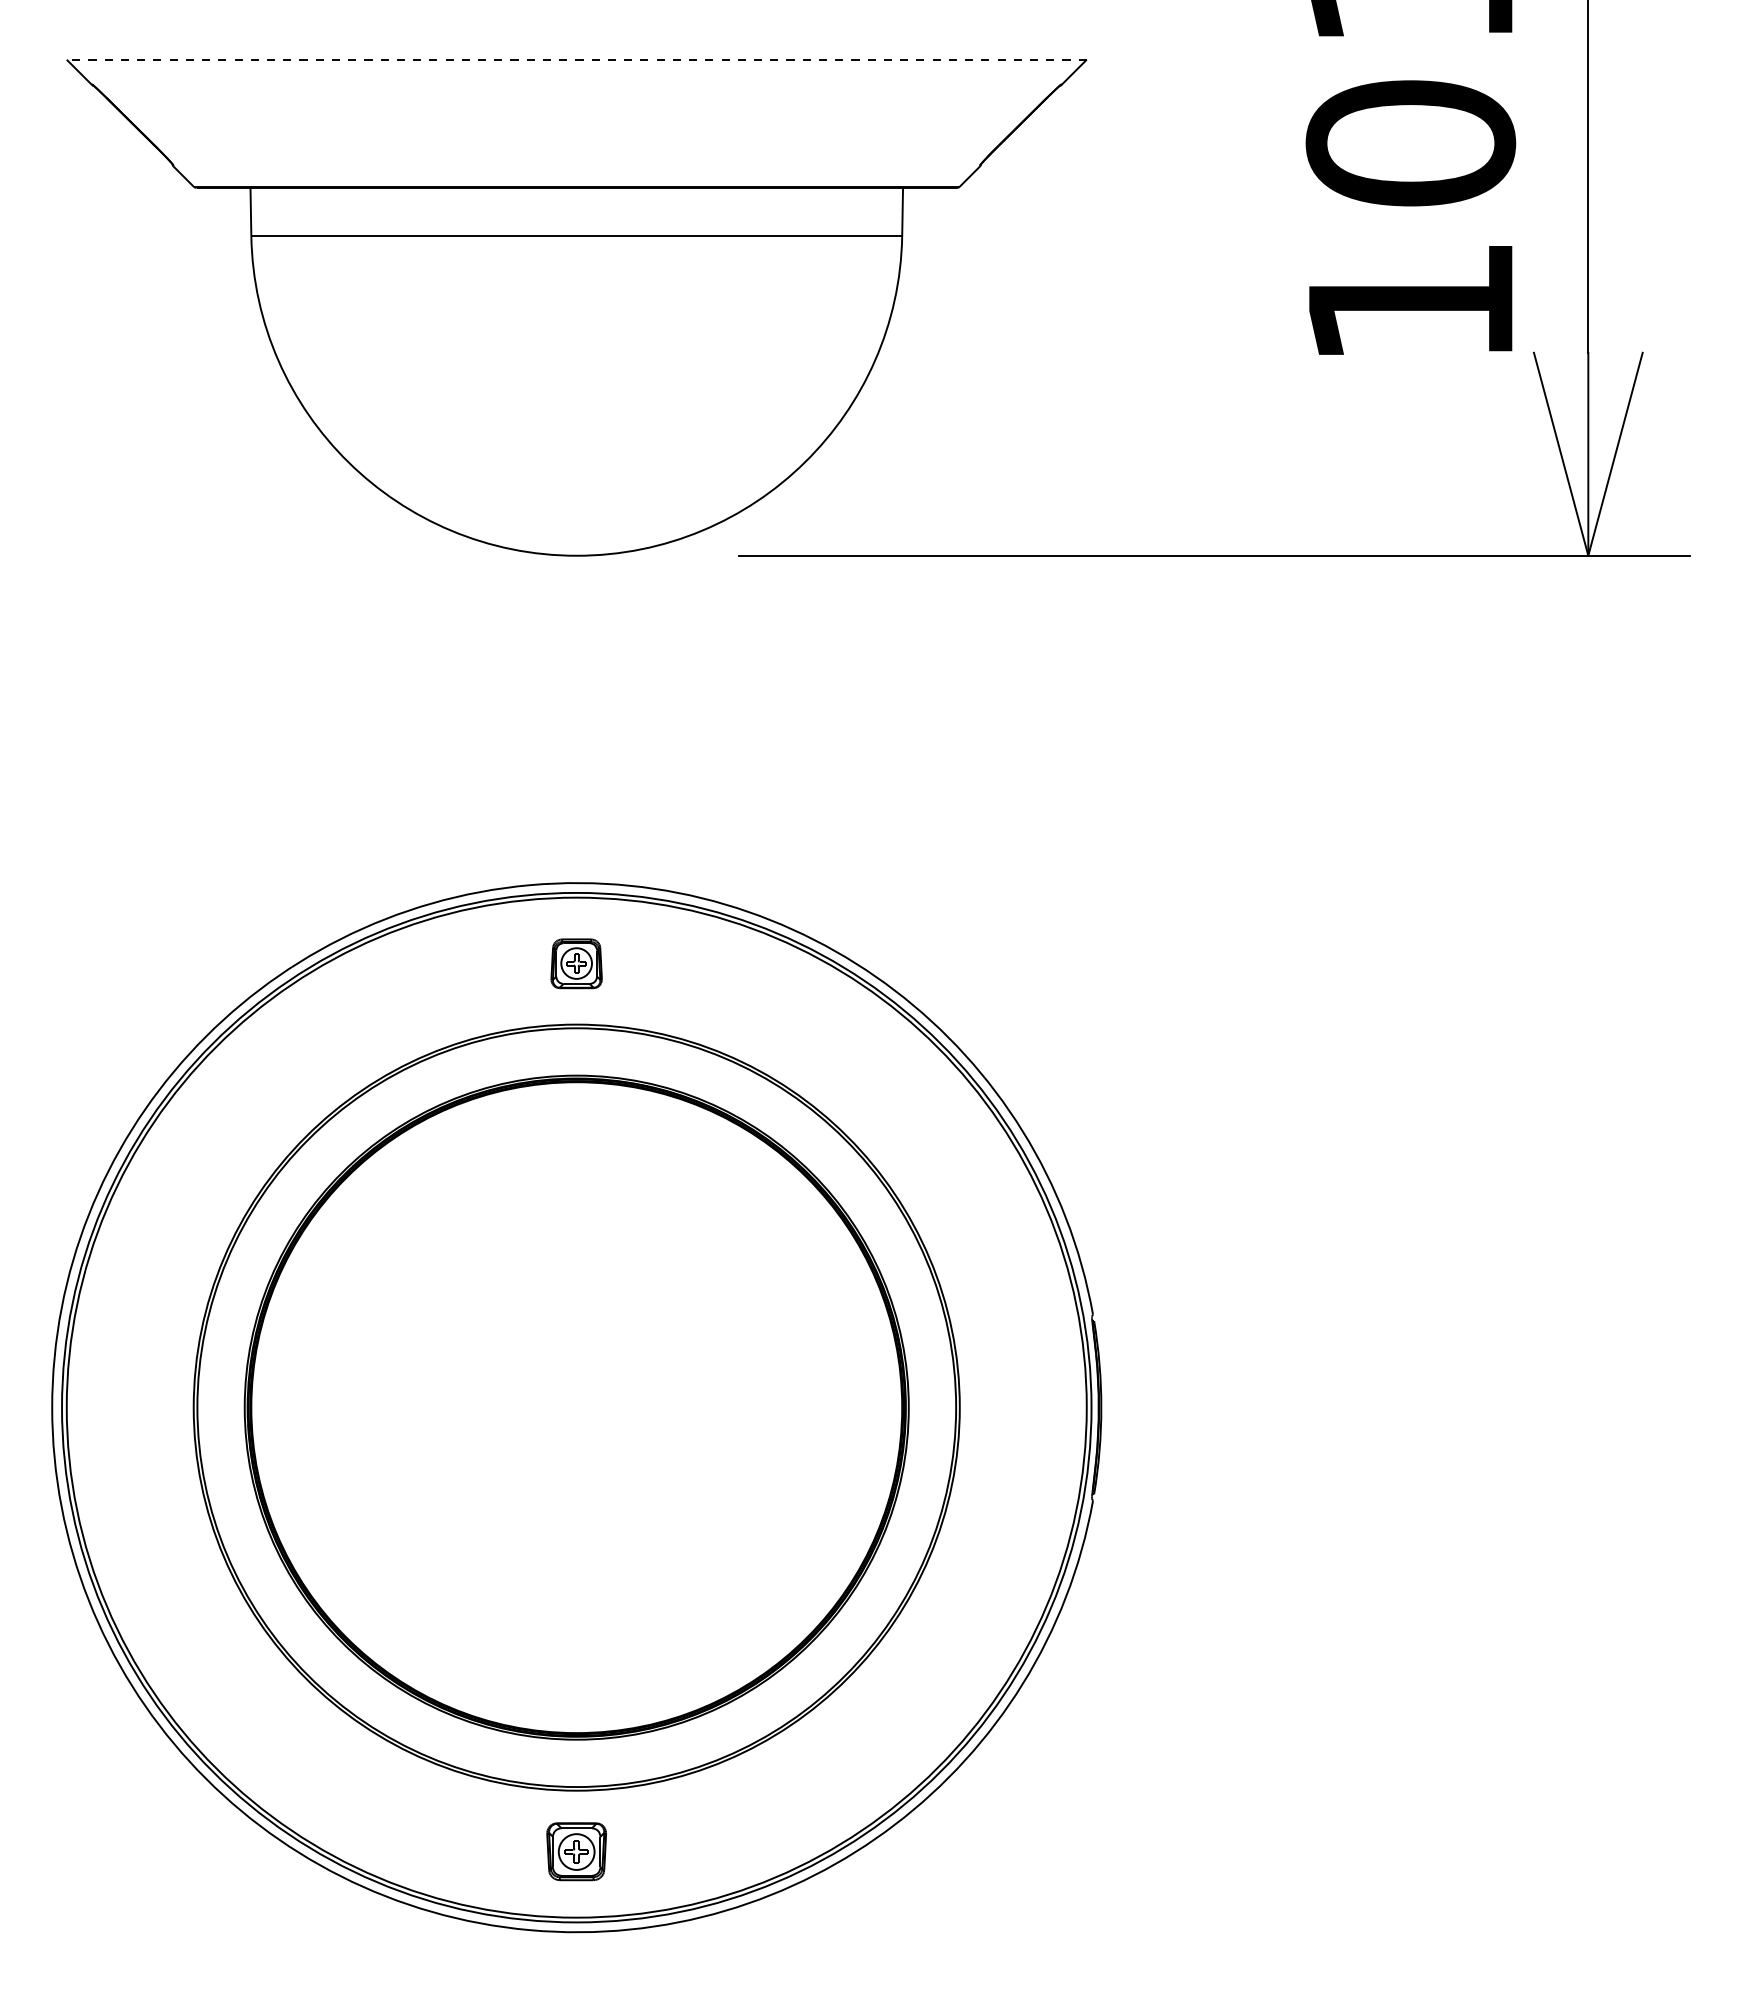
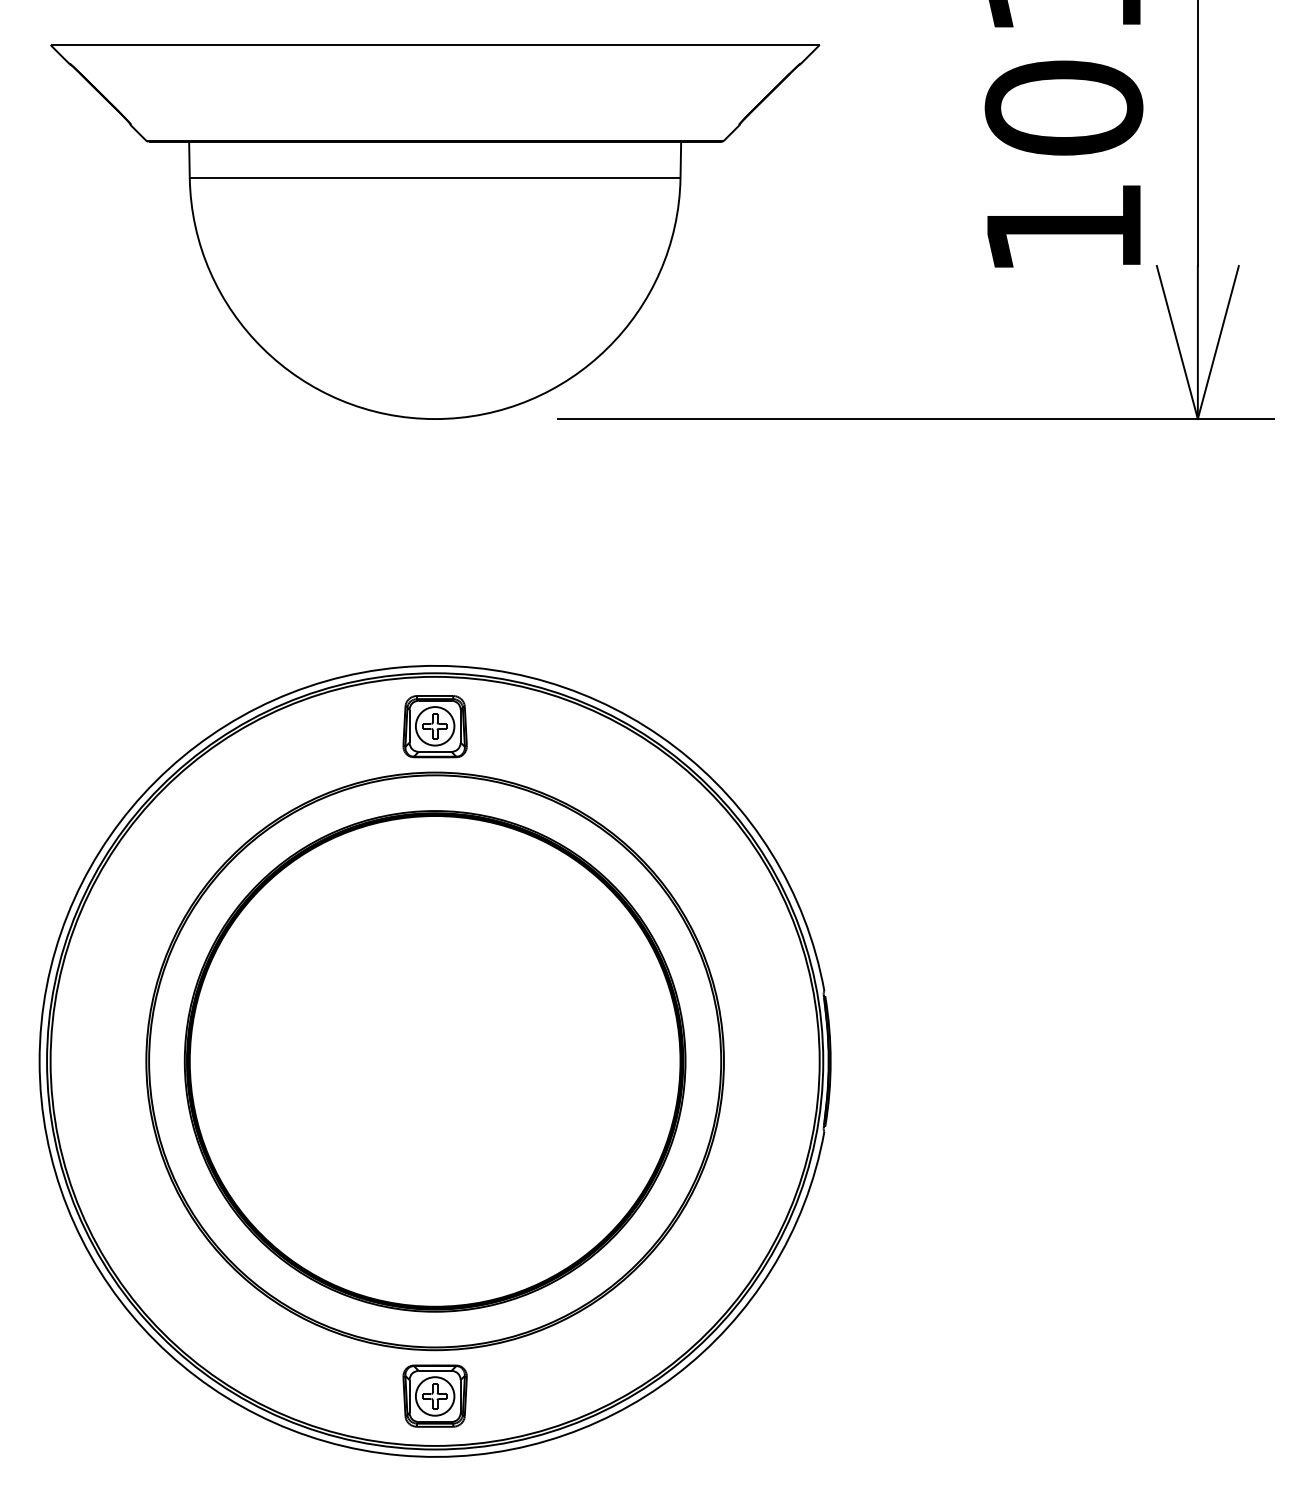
line: (576, 59) -> (434, 44), dashed -> solid
part: (576, 963) -> (434, 726), size x1.67
part: (576, 1851) -> (434, 1396), size x1.43

